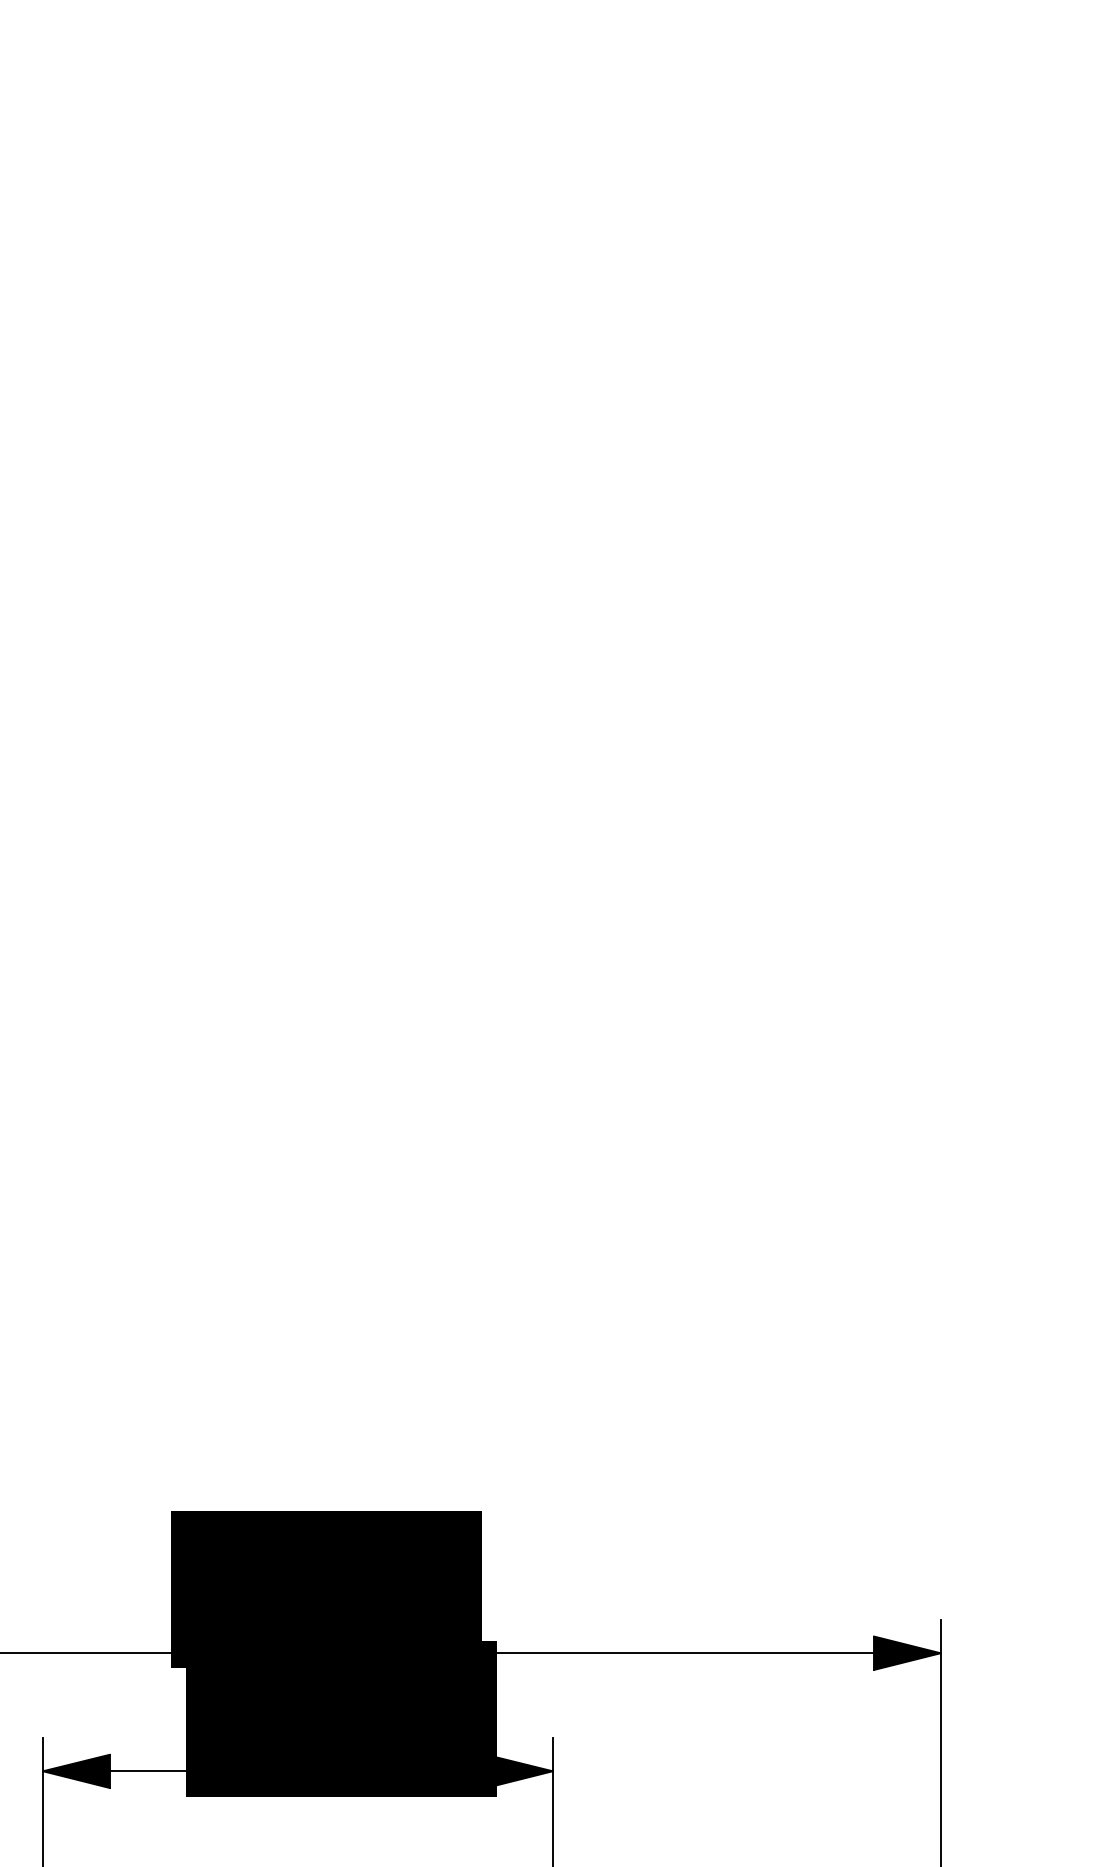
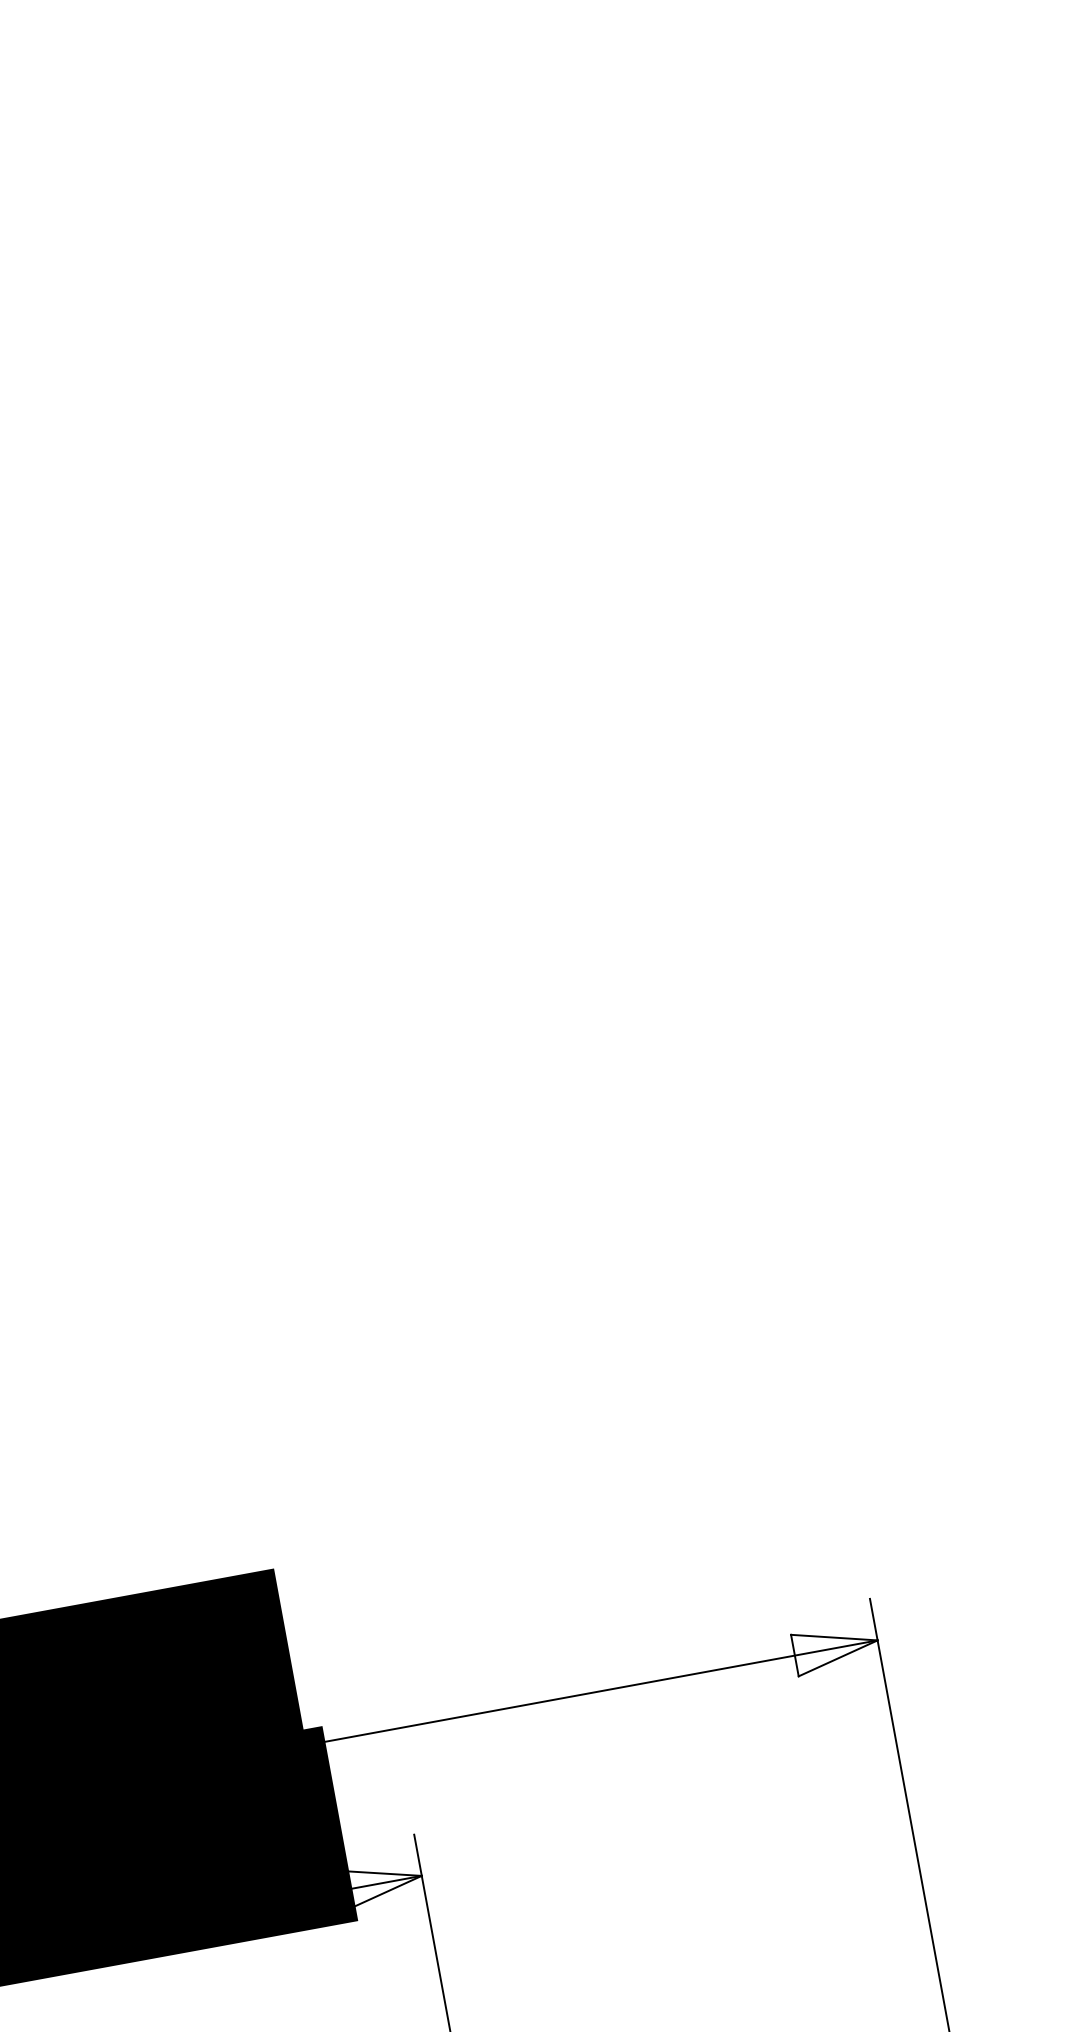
fill: (907, 1652) -> (836, 1647), removed
fill: (519, 1770) -> (380, 1882), removed

